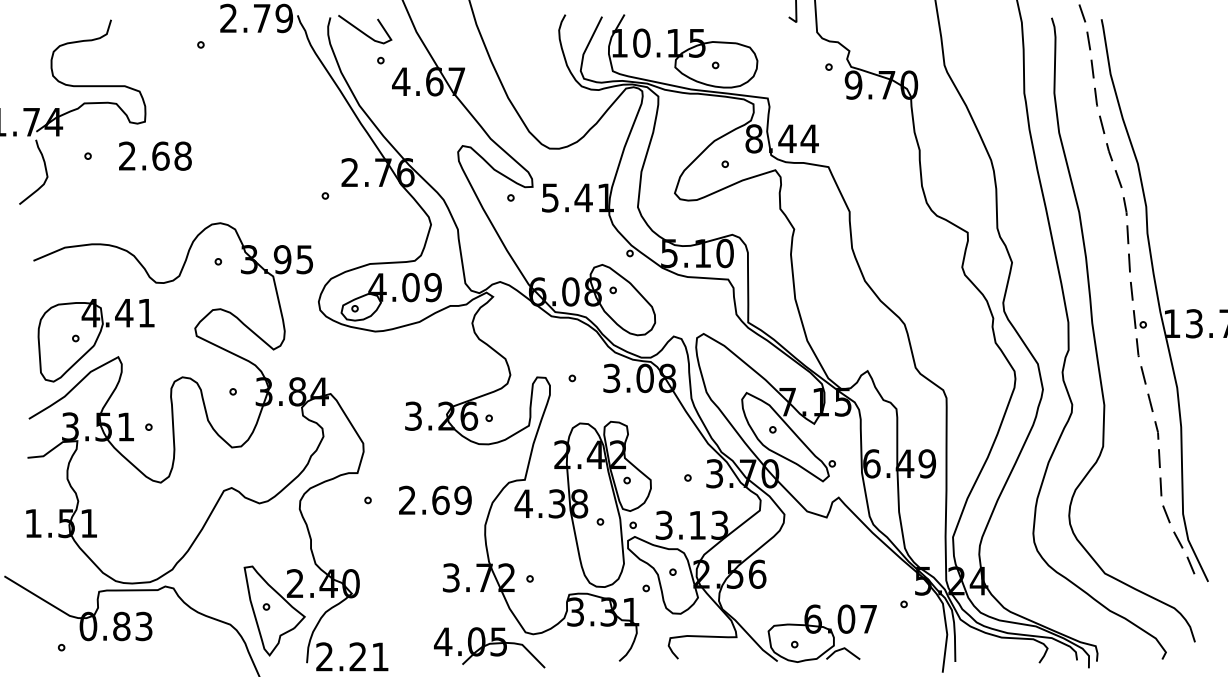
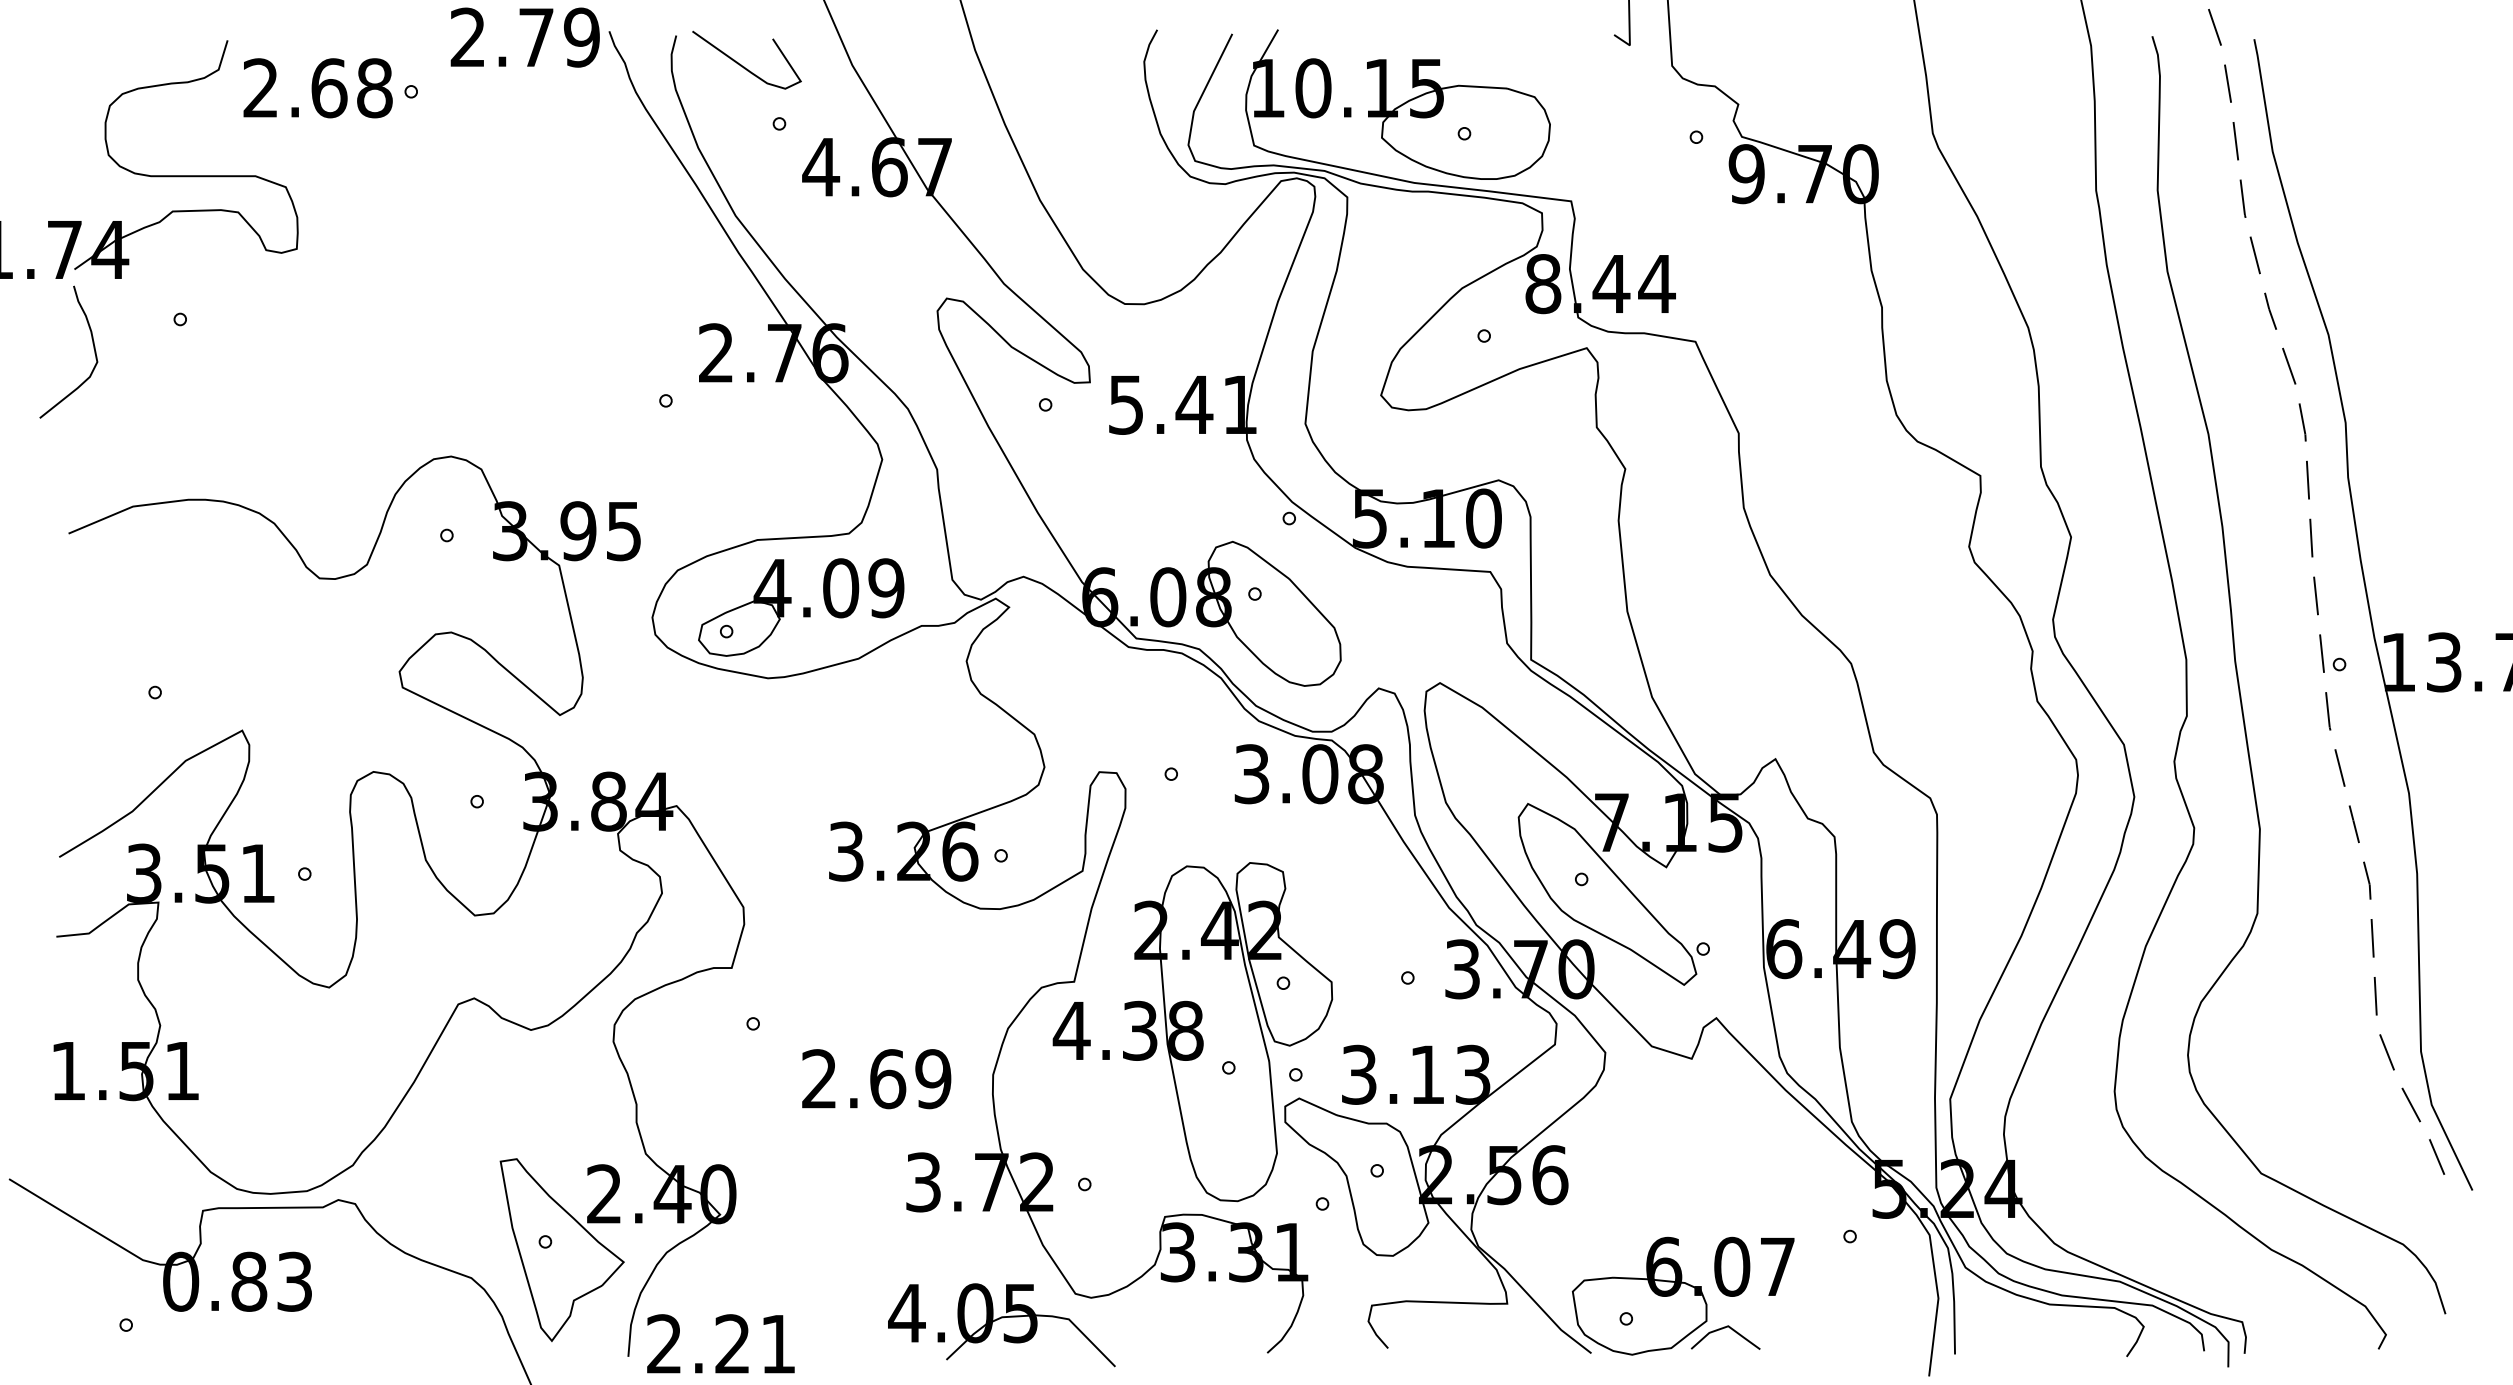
text: (155, 155) -> (318, 86), moved
part: (95, 340) -> (195, 696), removed
text: (435, 500) -> (876, 1079), moved

